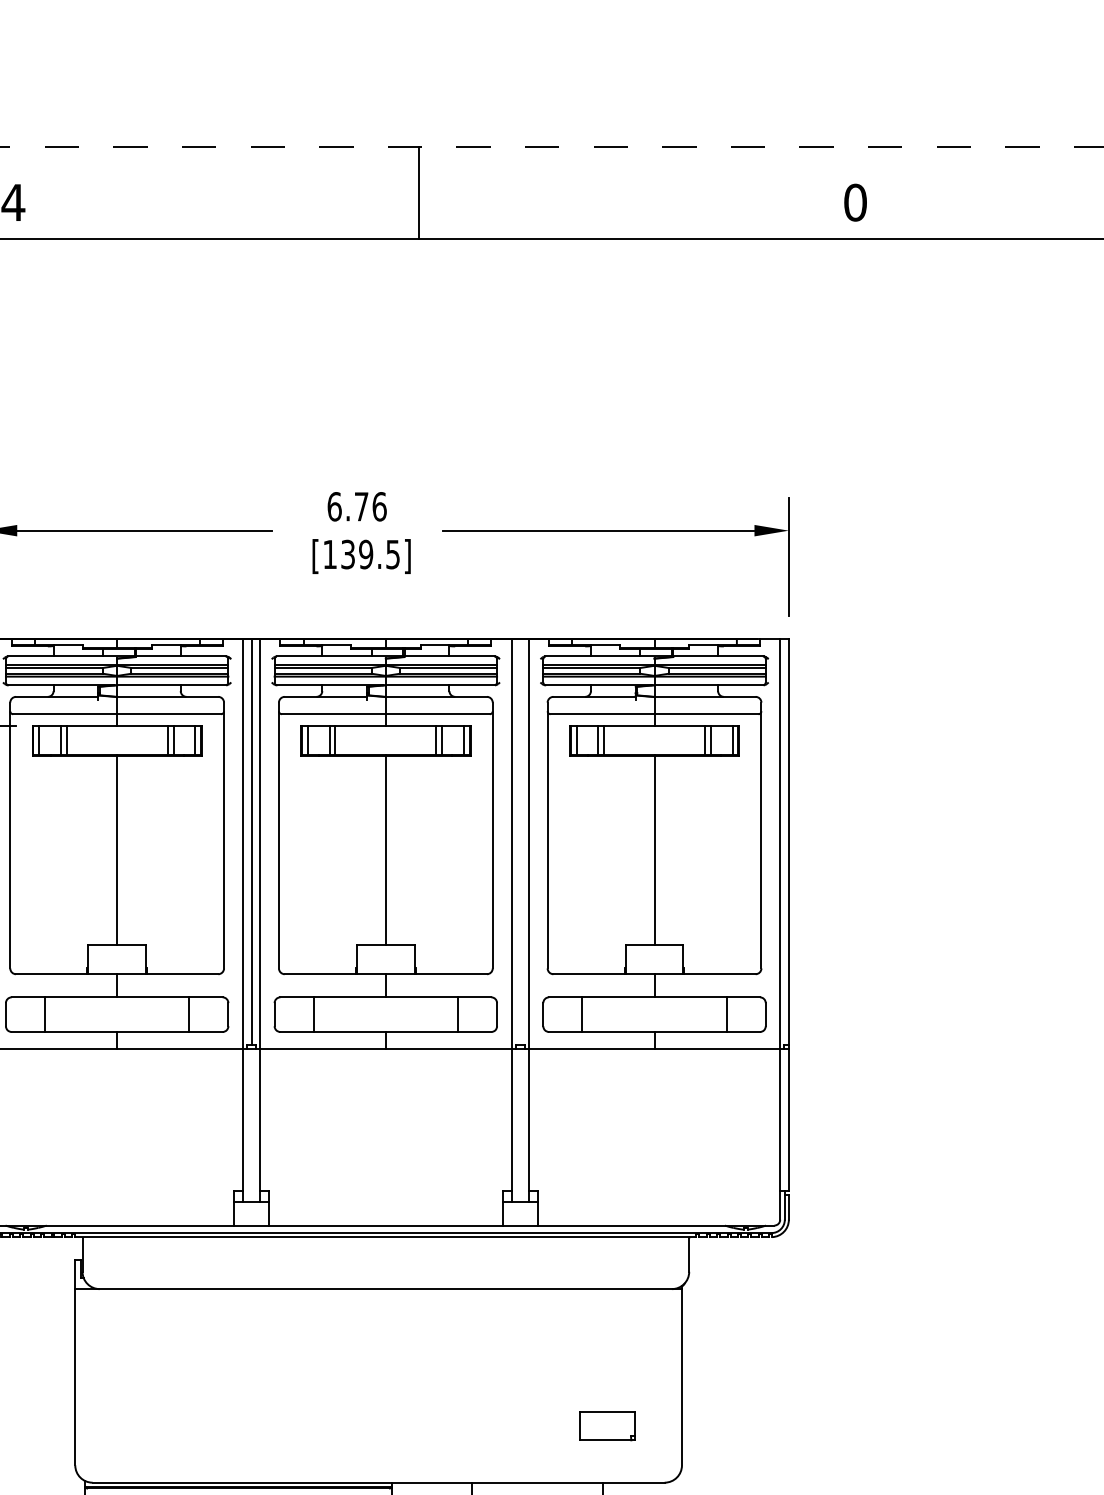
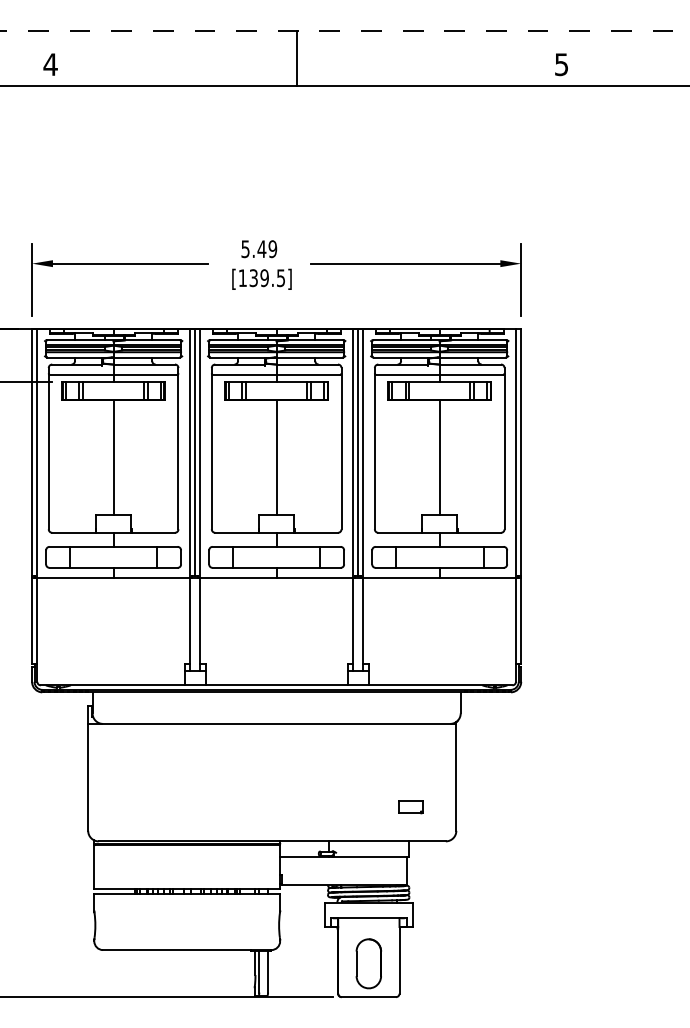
text: (855, 202) -> (561, 64), 0 -> 5
text: (357, 507) -> (259, 249), 6.76 -> 5.49
line: (520, 841) -> (358, 452), added
part: (606, 1426) -> (410, 807), size x0.71

